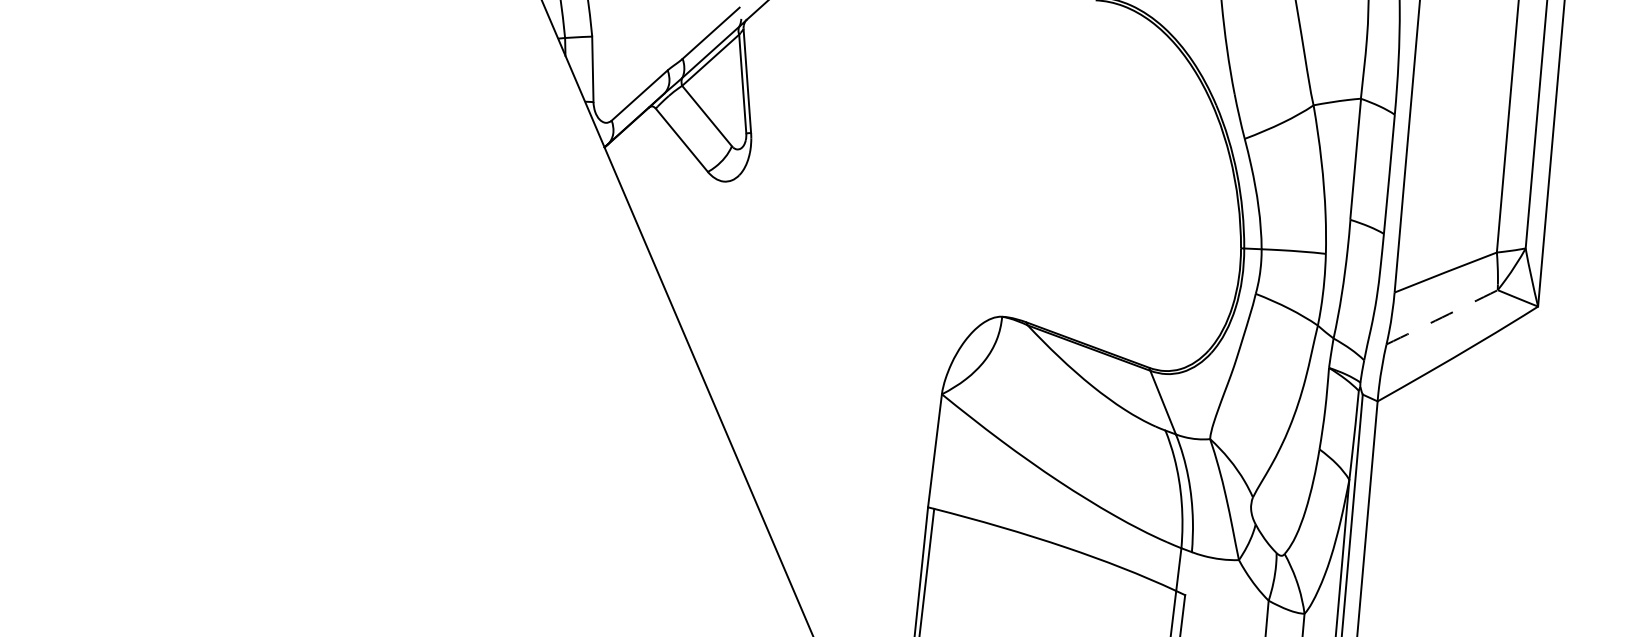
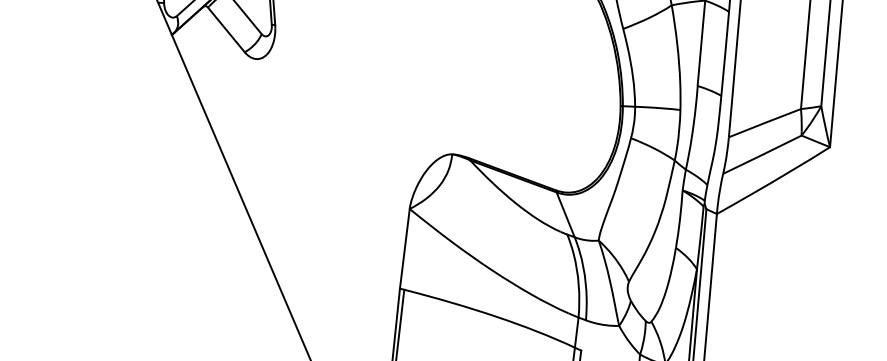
arc: (1442, 317) -> (762, 154), dashed -> solid

